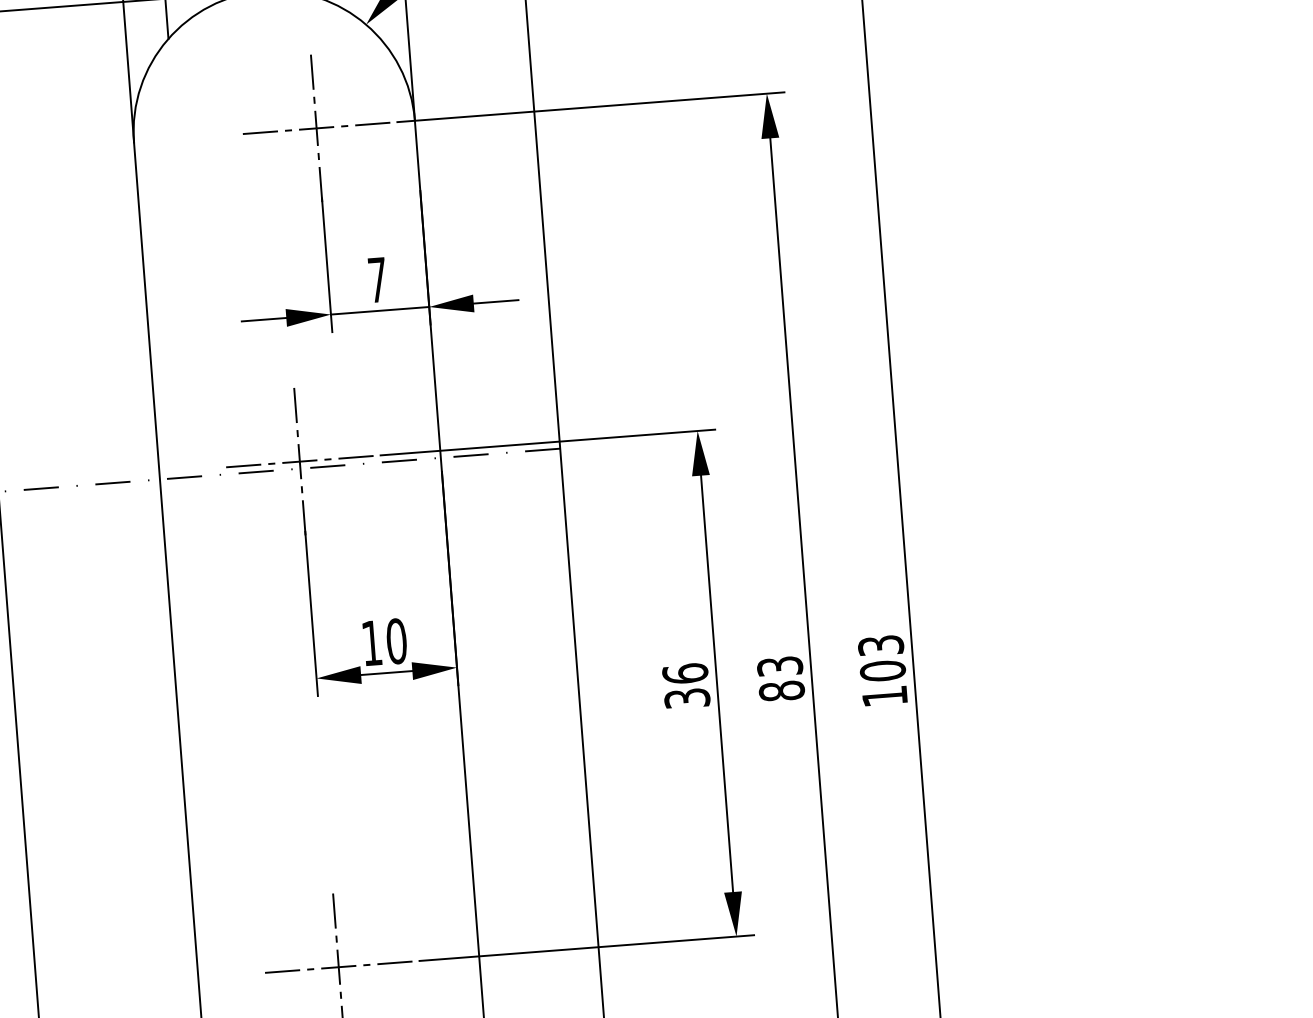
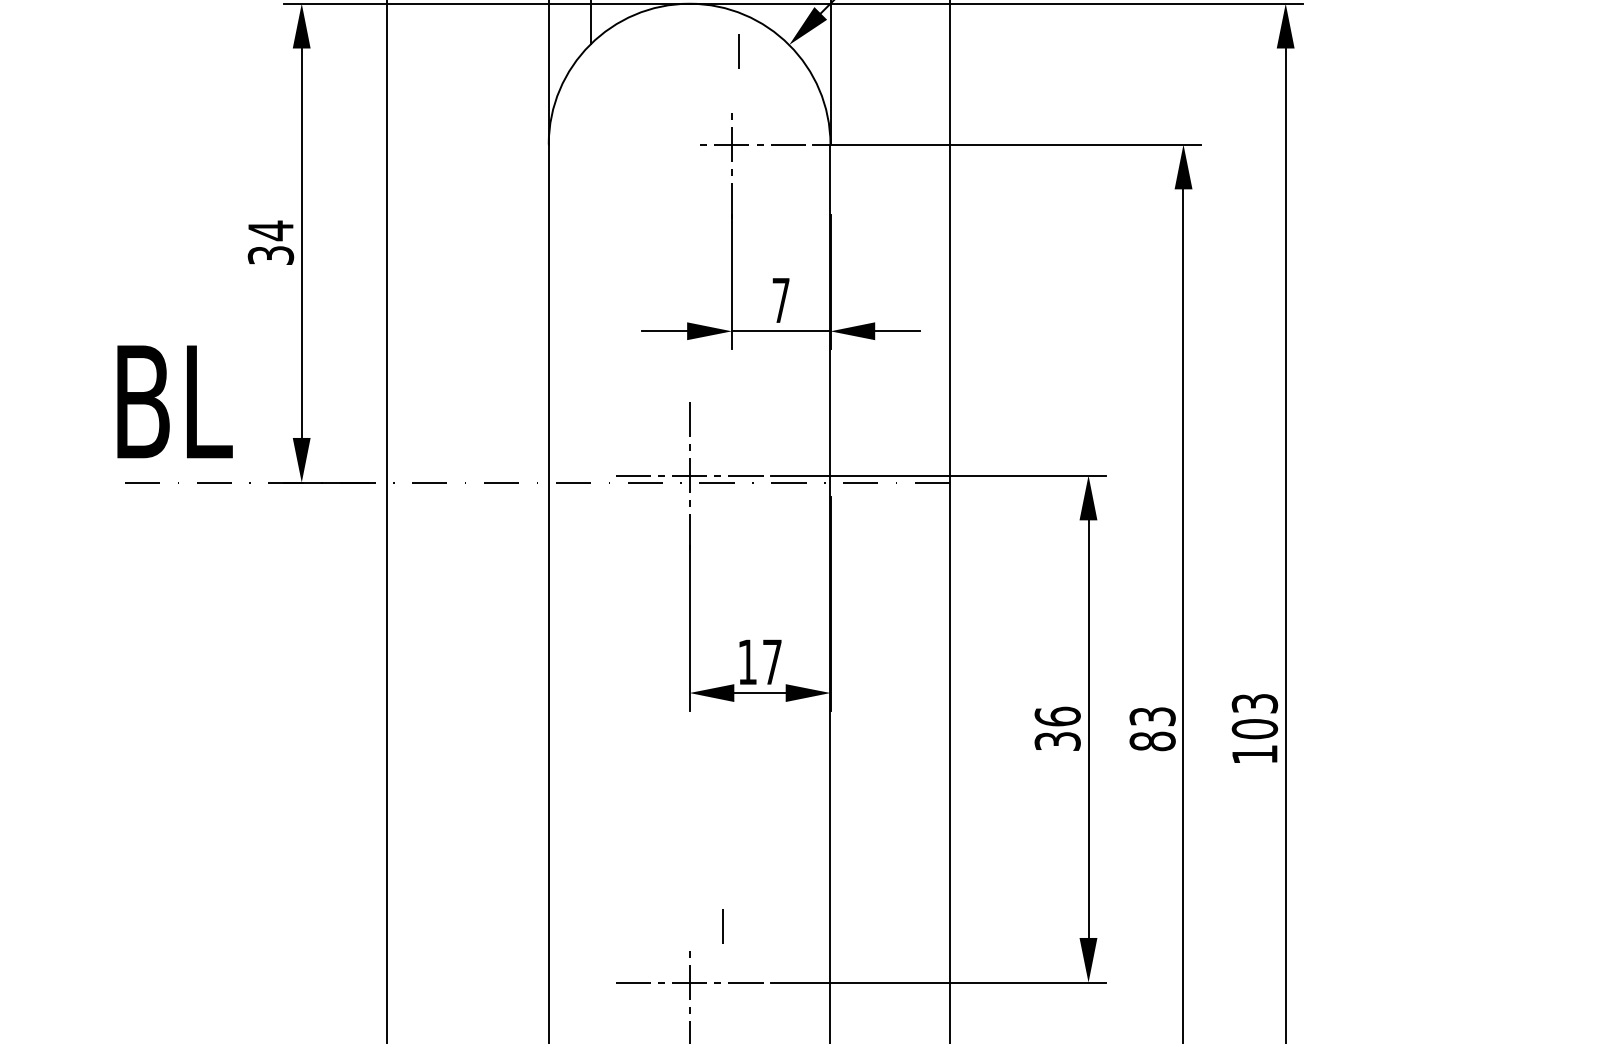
line: (311, 72) -> (738, 51), moved
line: (260, 132) -> (675, 144), removed
text: (396, 641) -> (772, 662), 10 -> 17
line: (334, 911) -> (722, 926), moved

